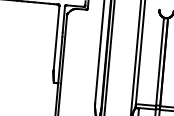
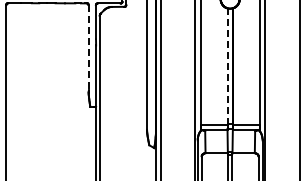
line: (56, 38) -> (88, 48), solid -> dashed
line: (160, 62) -> (227, 67), solid -> dashed

